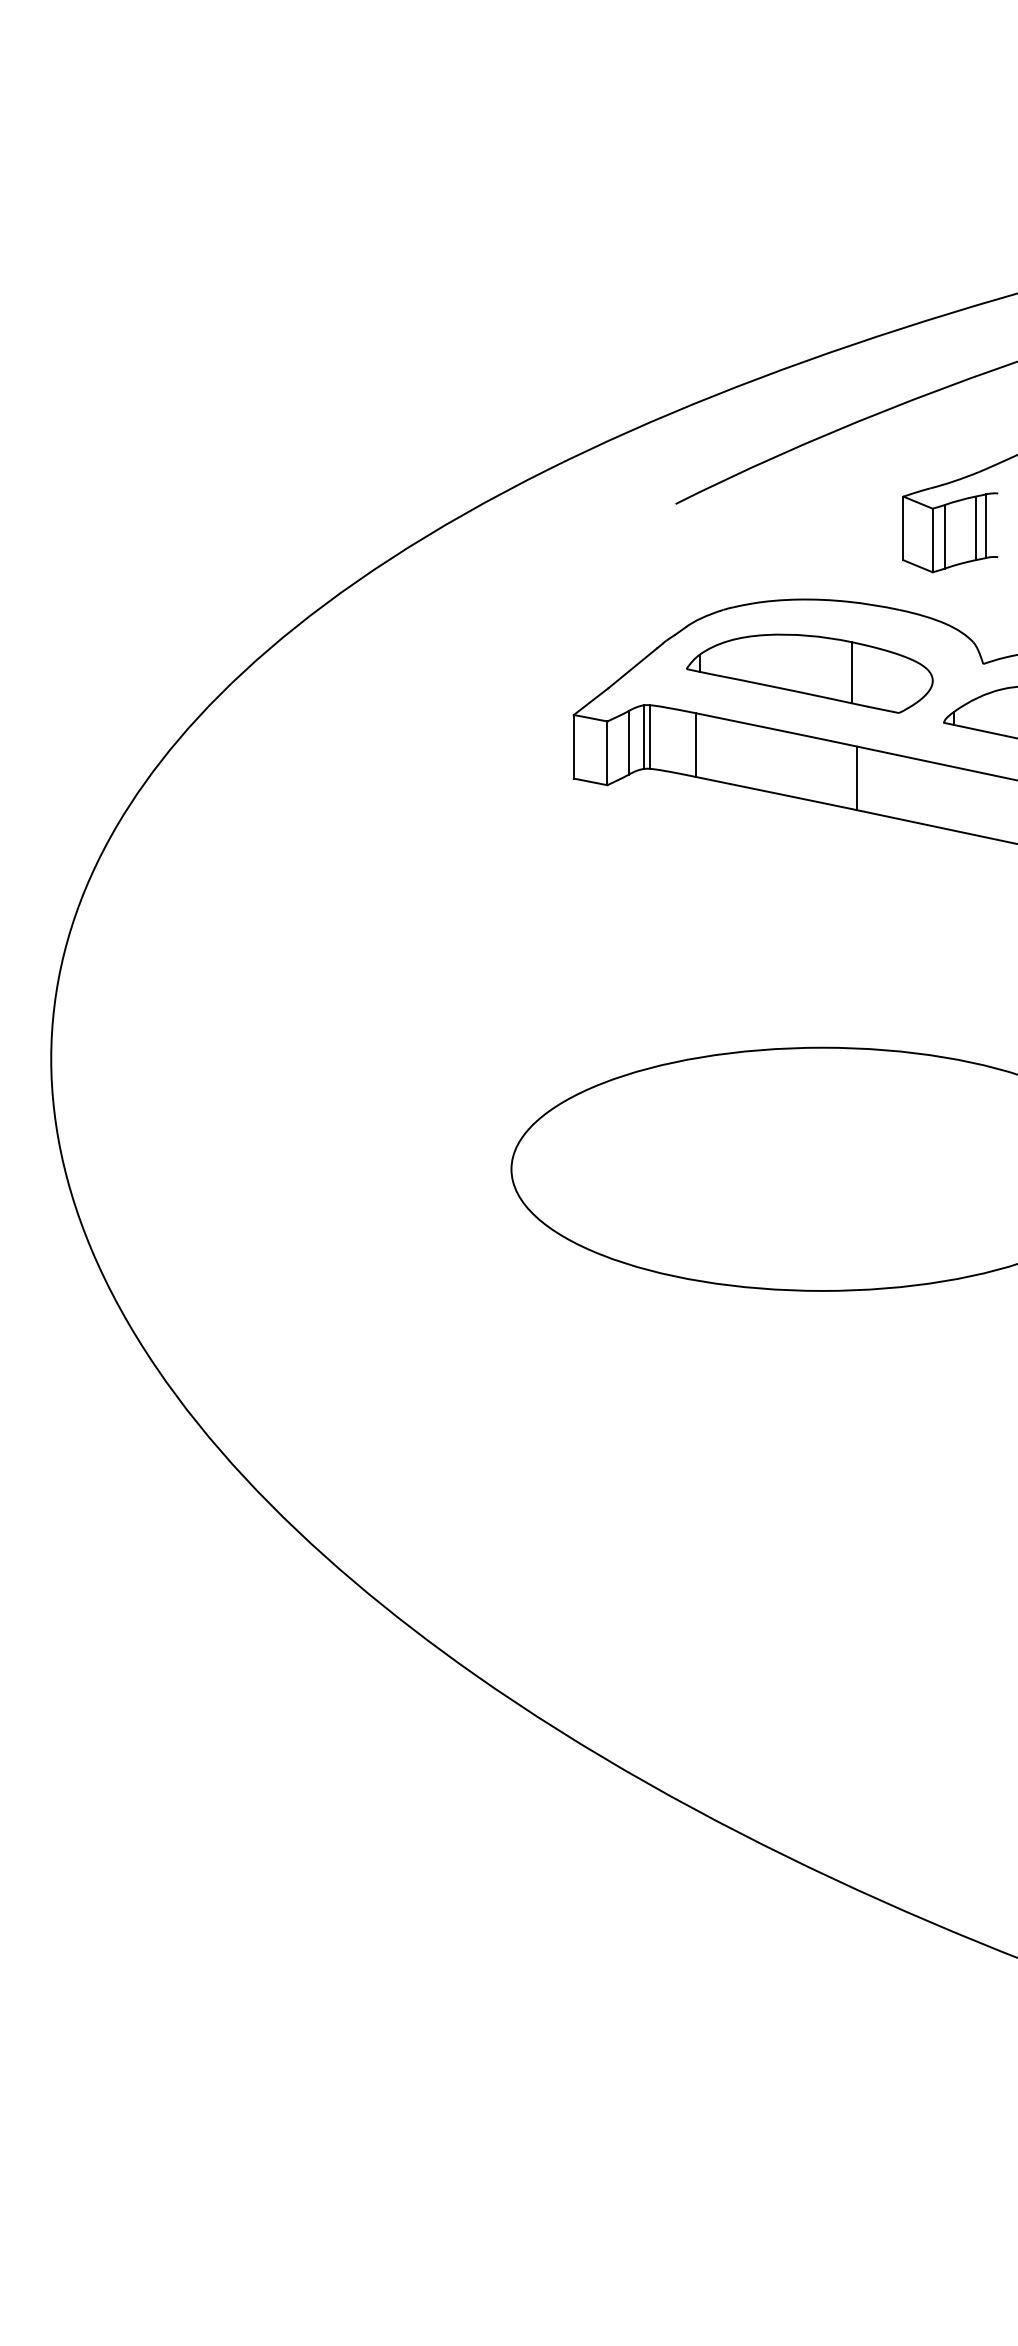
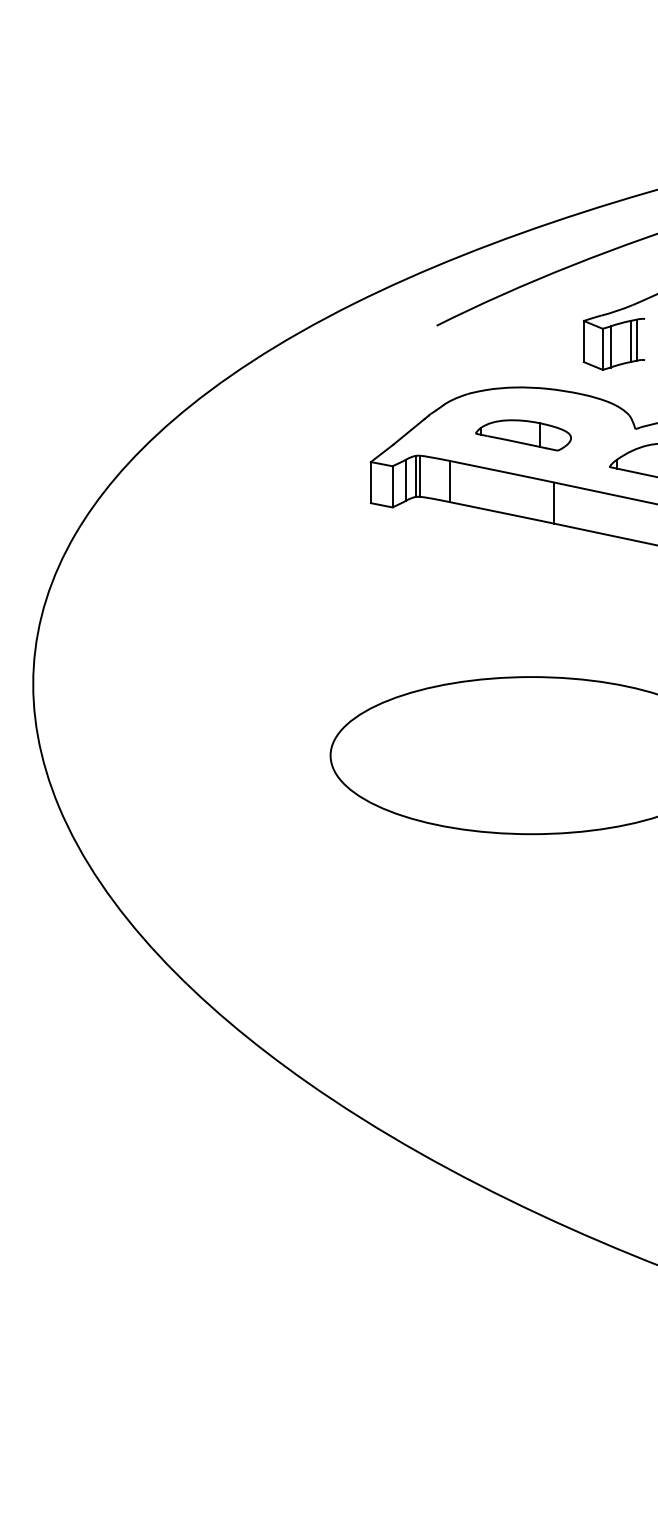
part: (810, 673) -> (523, 435), size x0.6

